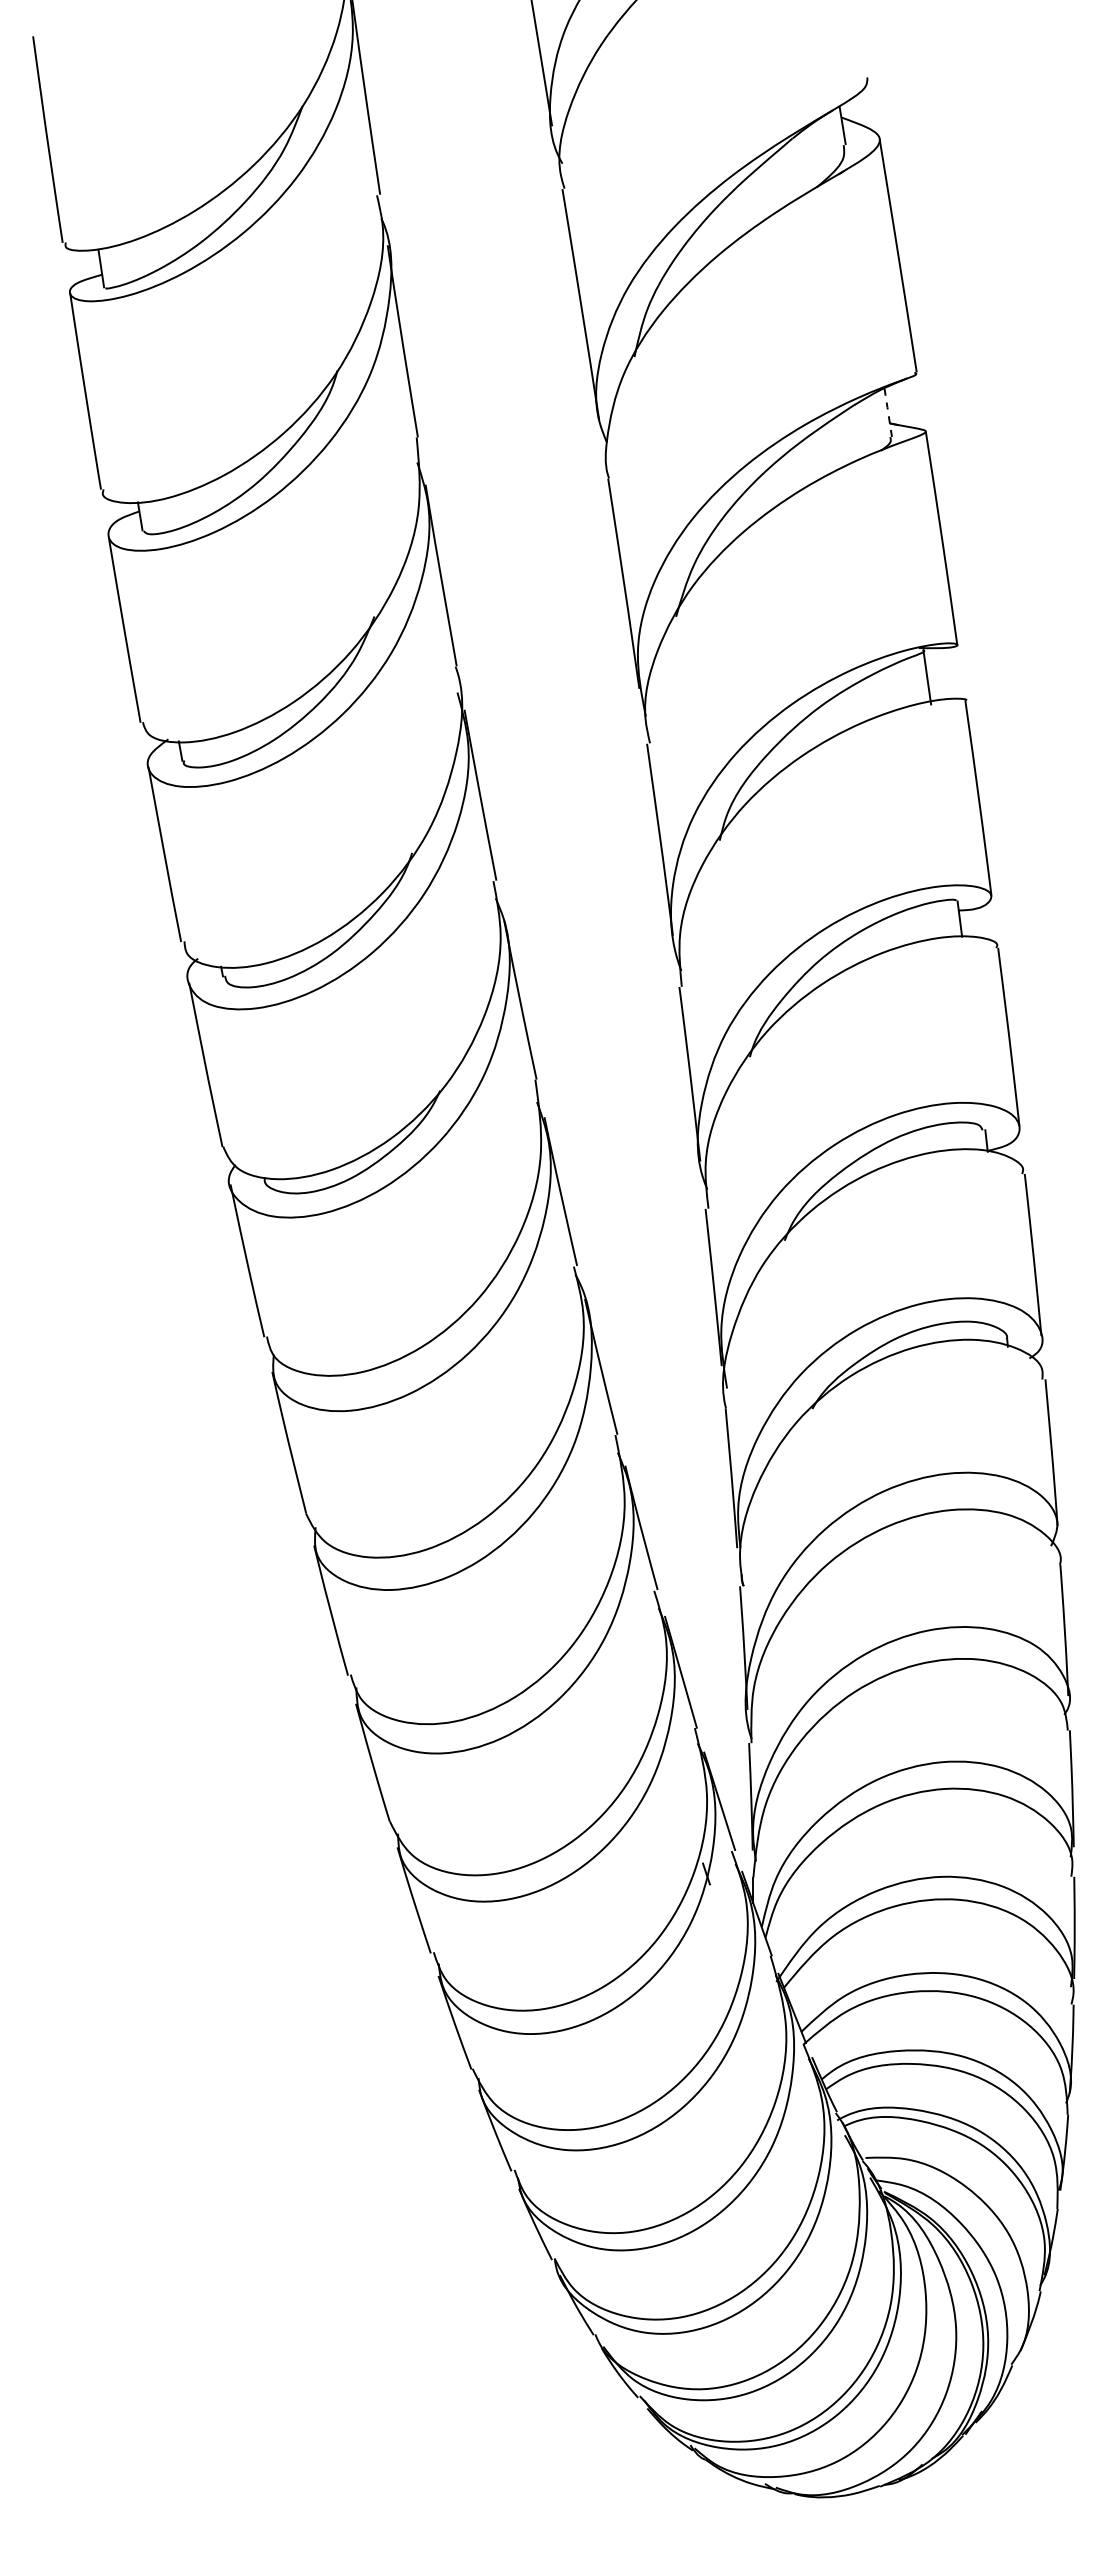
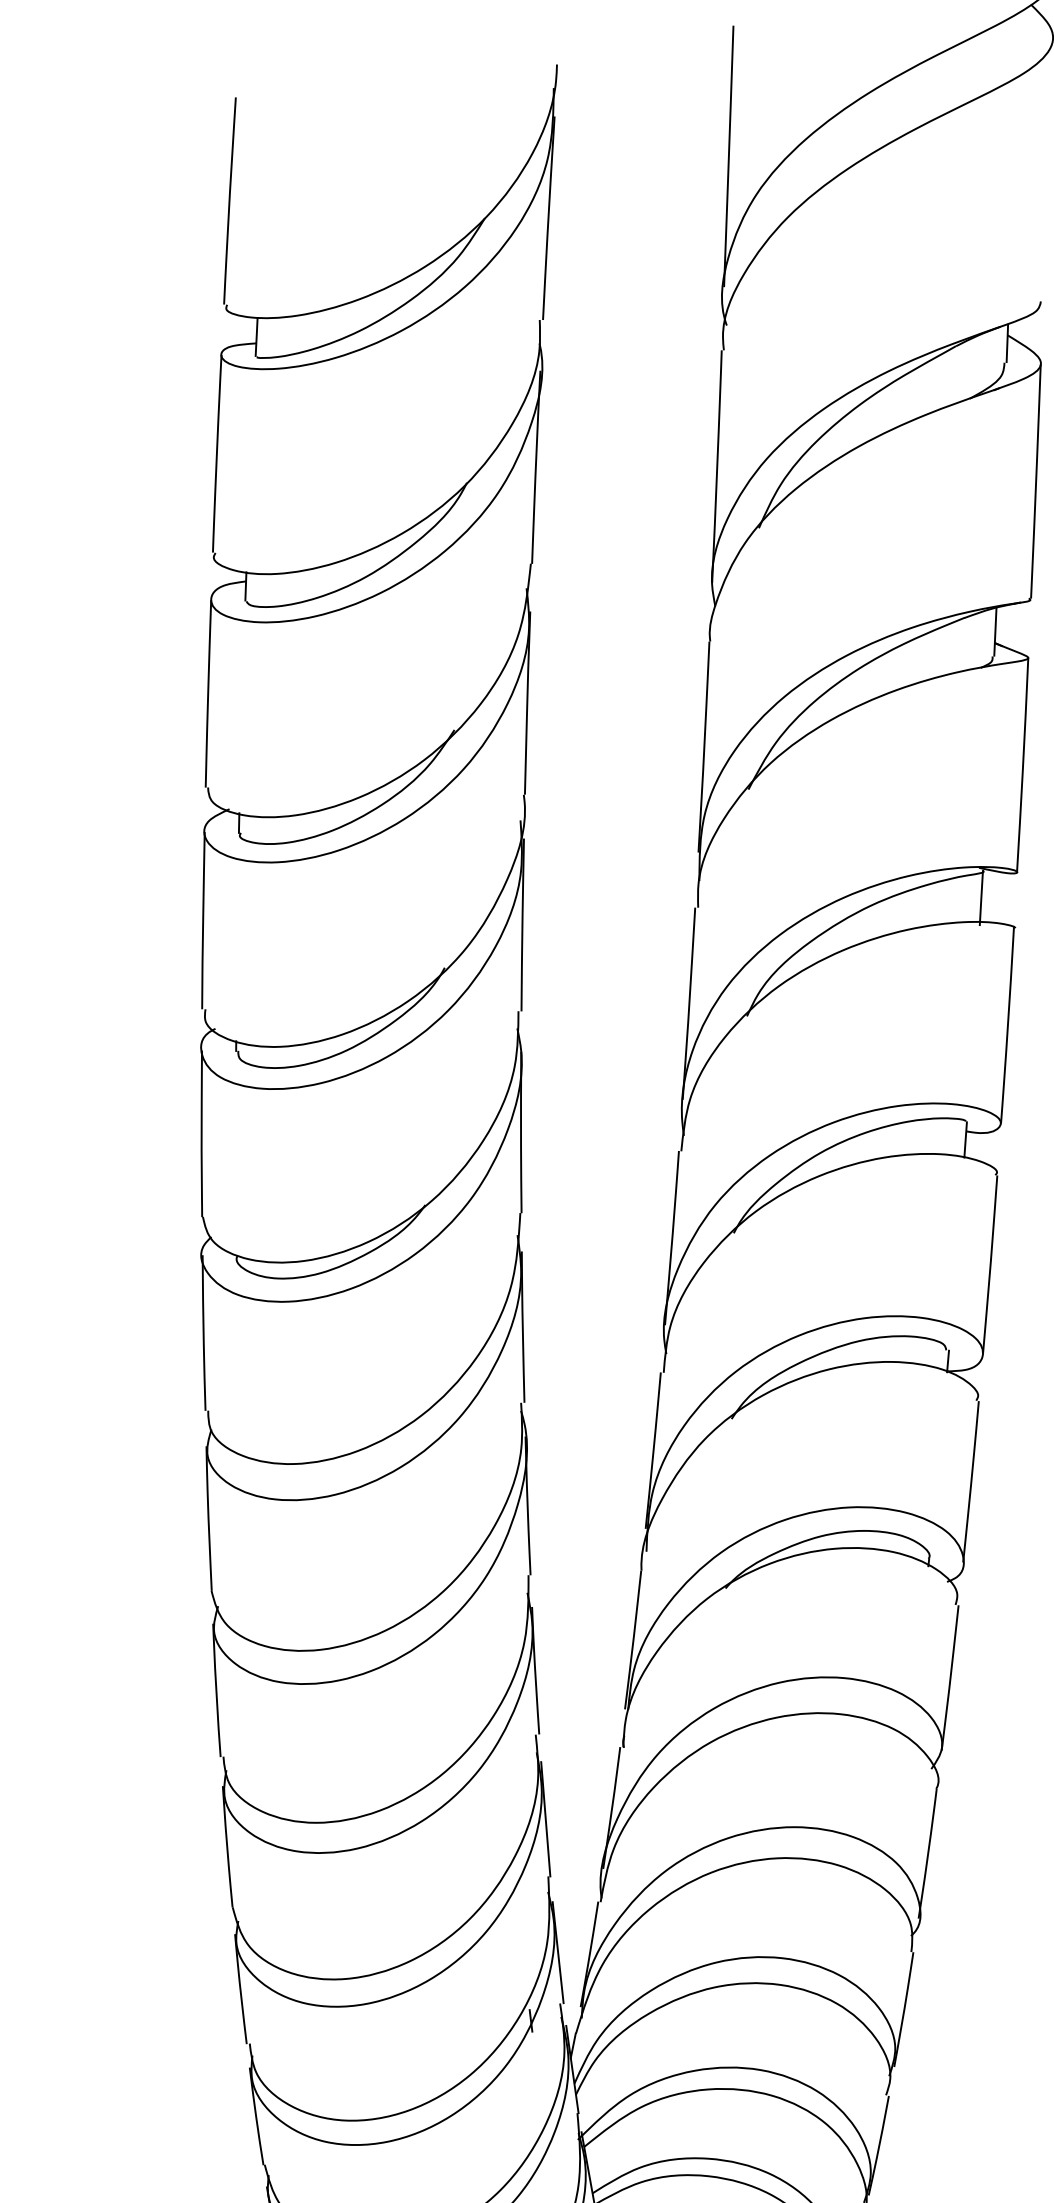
line: (888, 411) -> (995, 631), dashed -> solid

